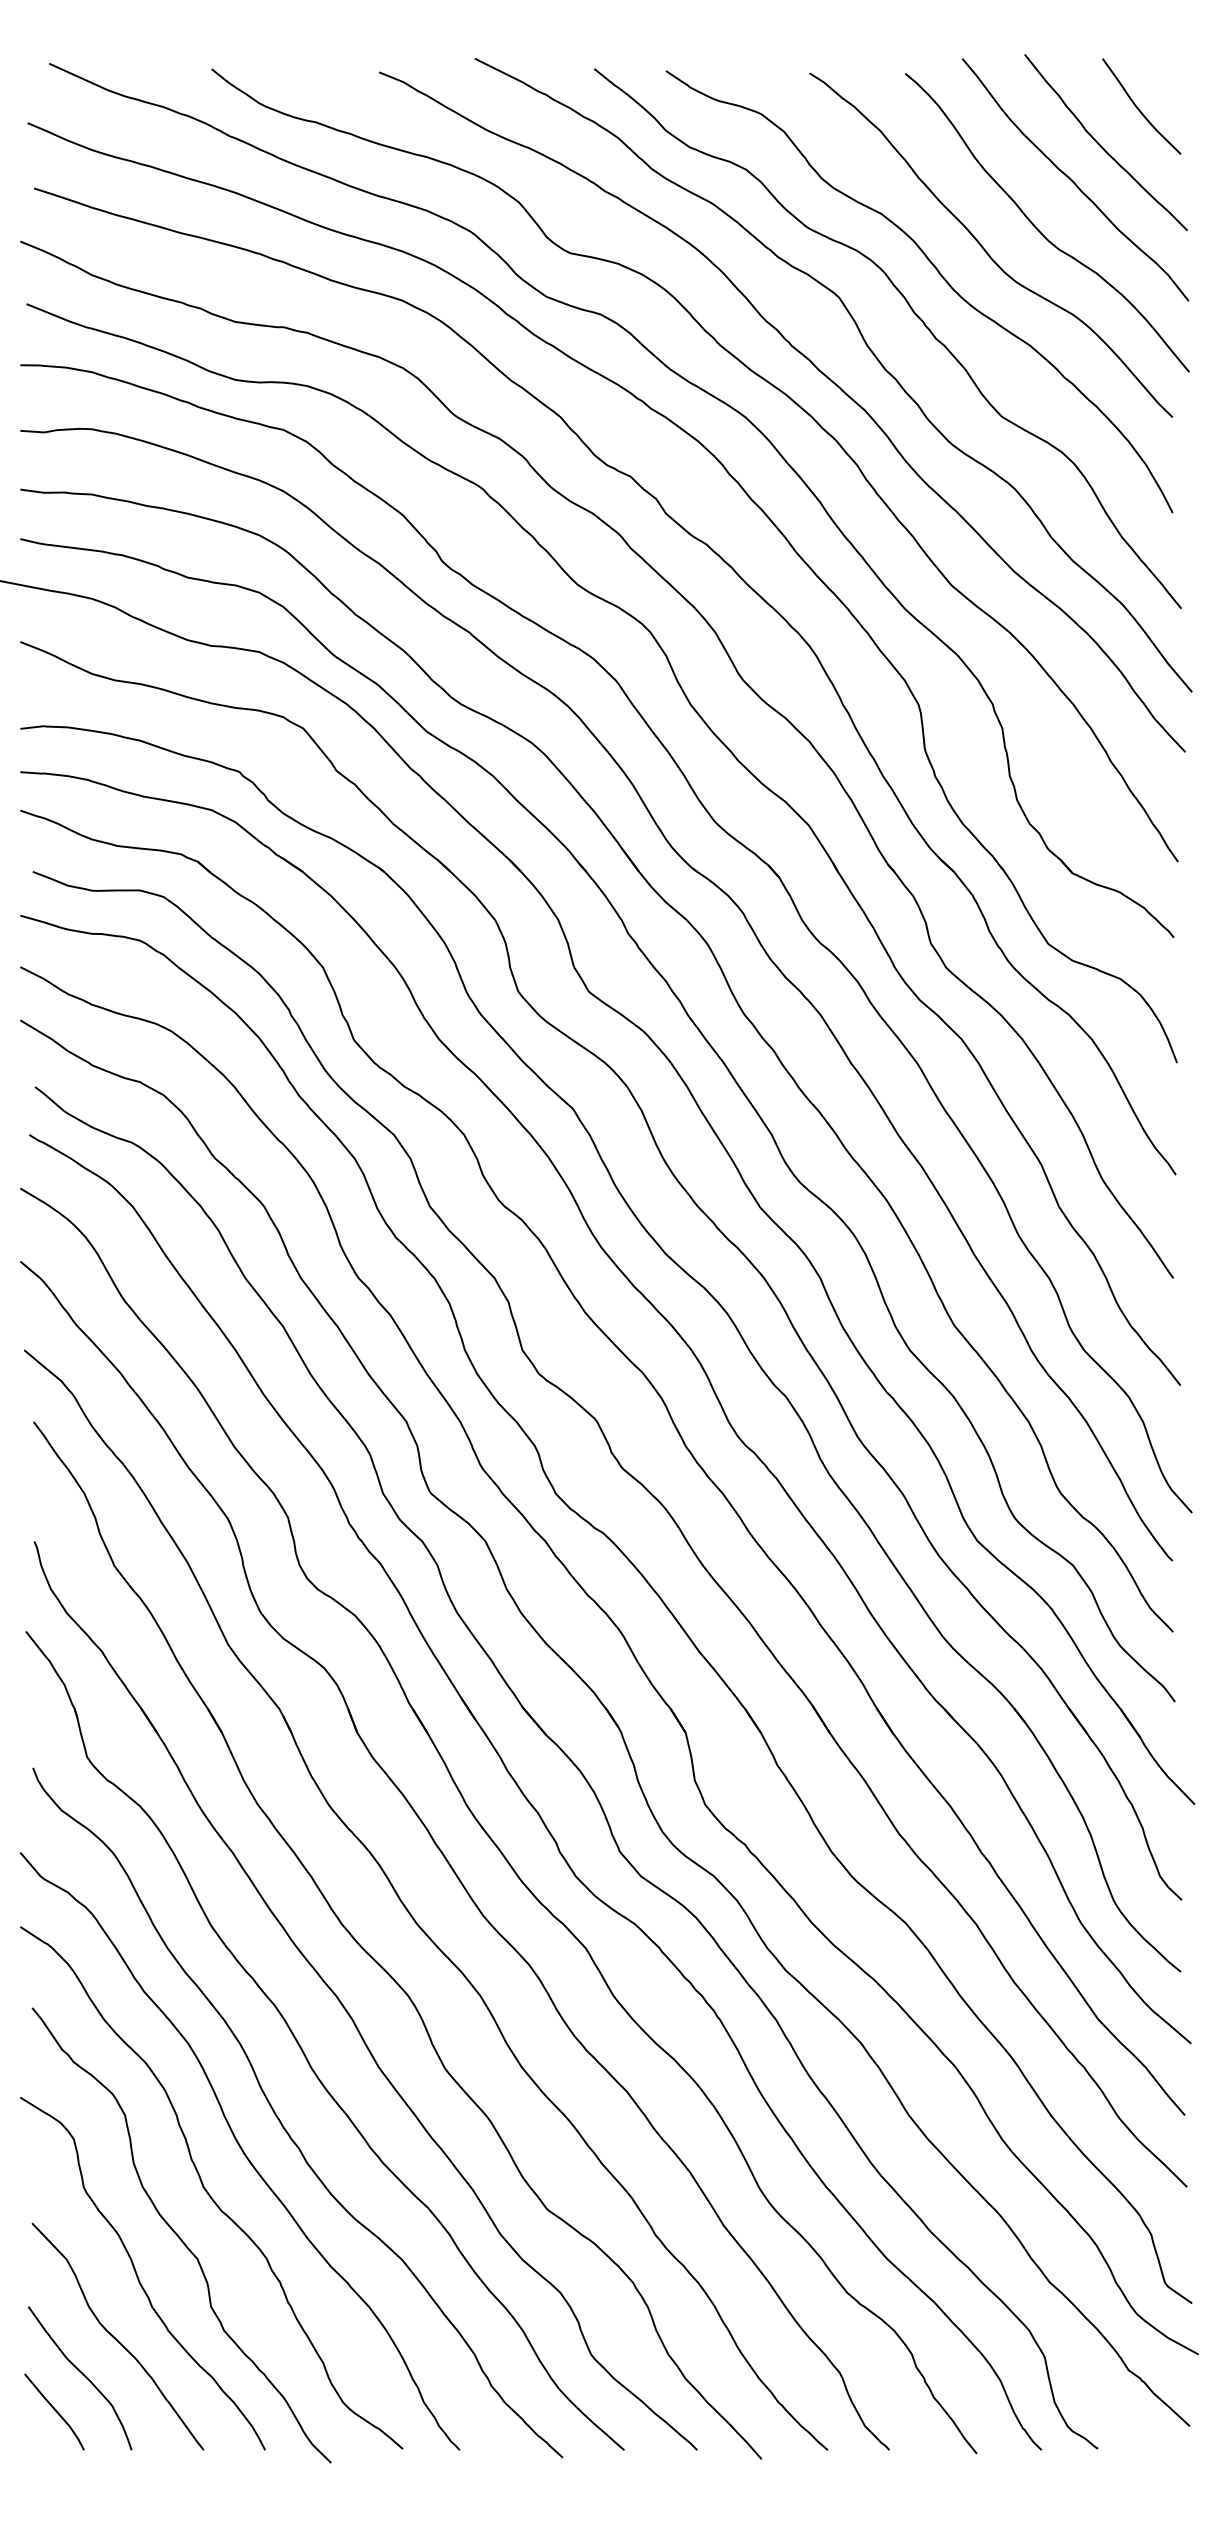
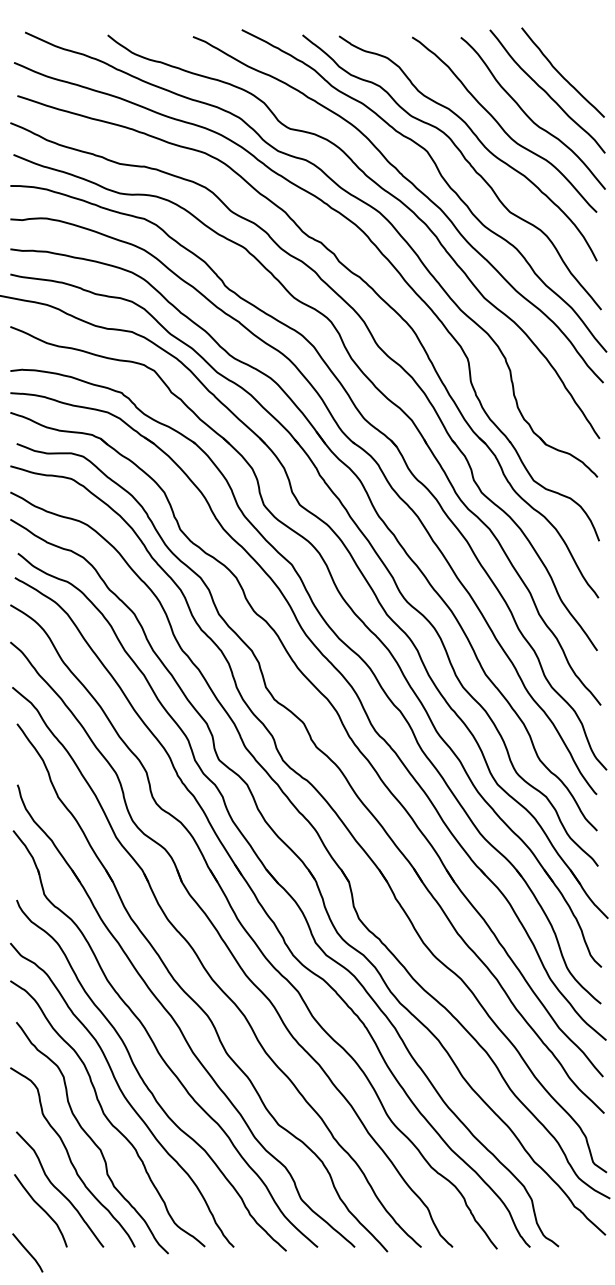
curve: (1138, 105) -> (579, 53), removed
line: (53, 2411) -> (27, 1252), moved

